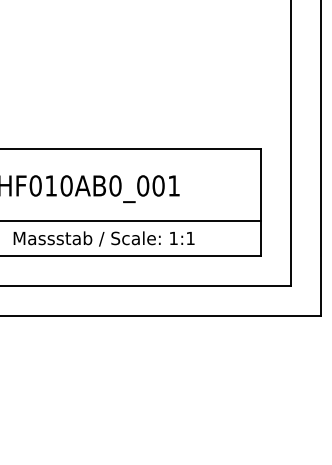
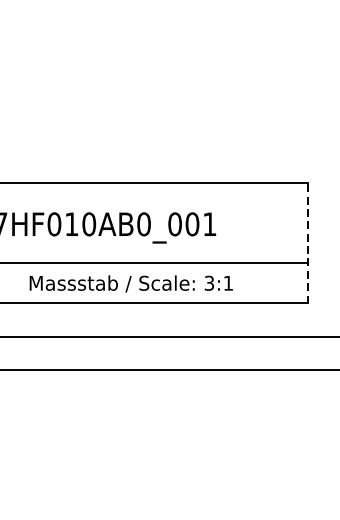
line: (261, 202) -> (308, 242), solid -> dashed
text: (173, 238) -> (209, 283), 1:1 -> 3:1

